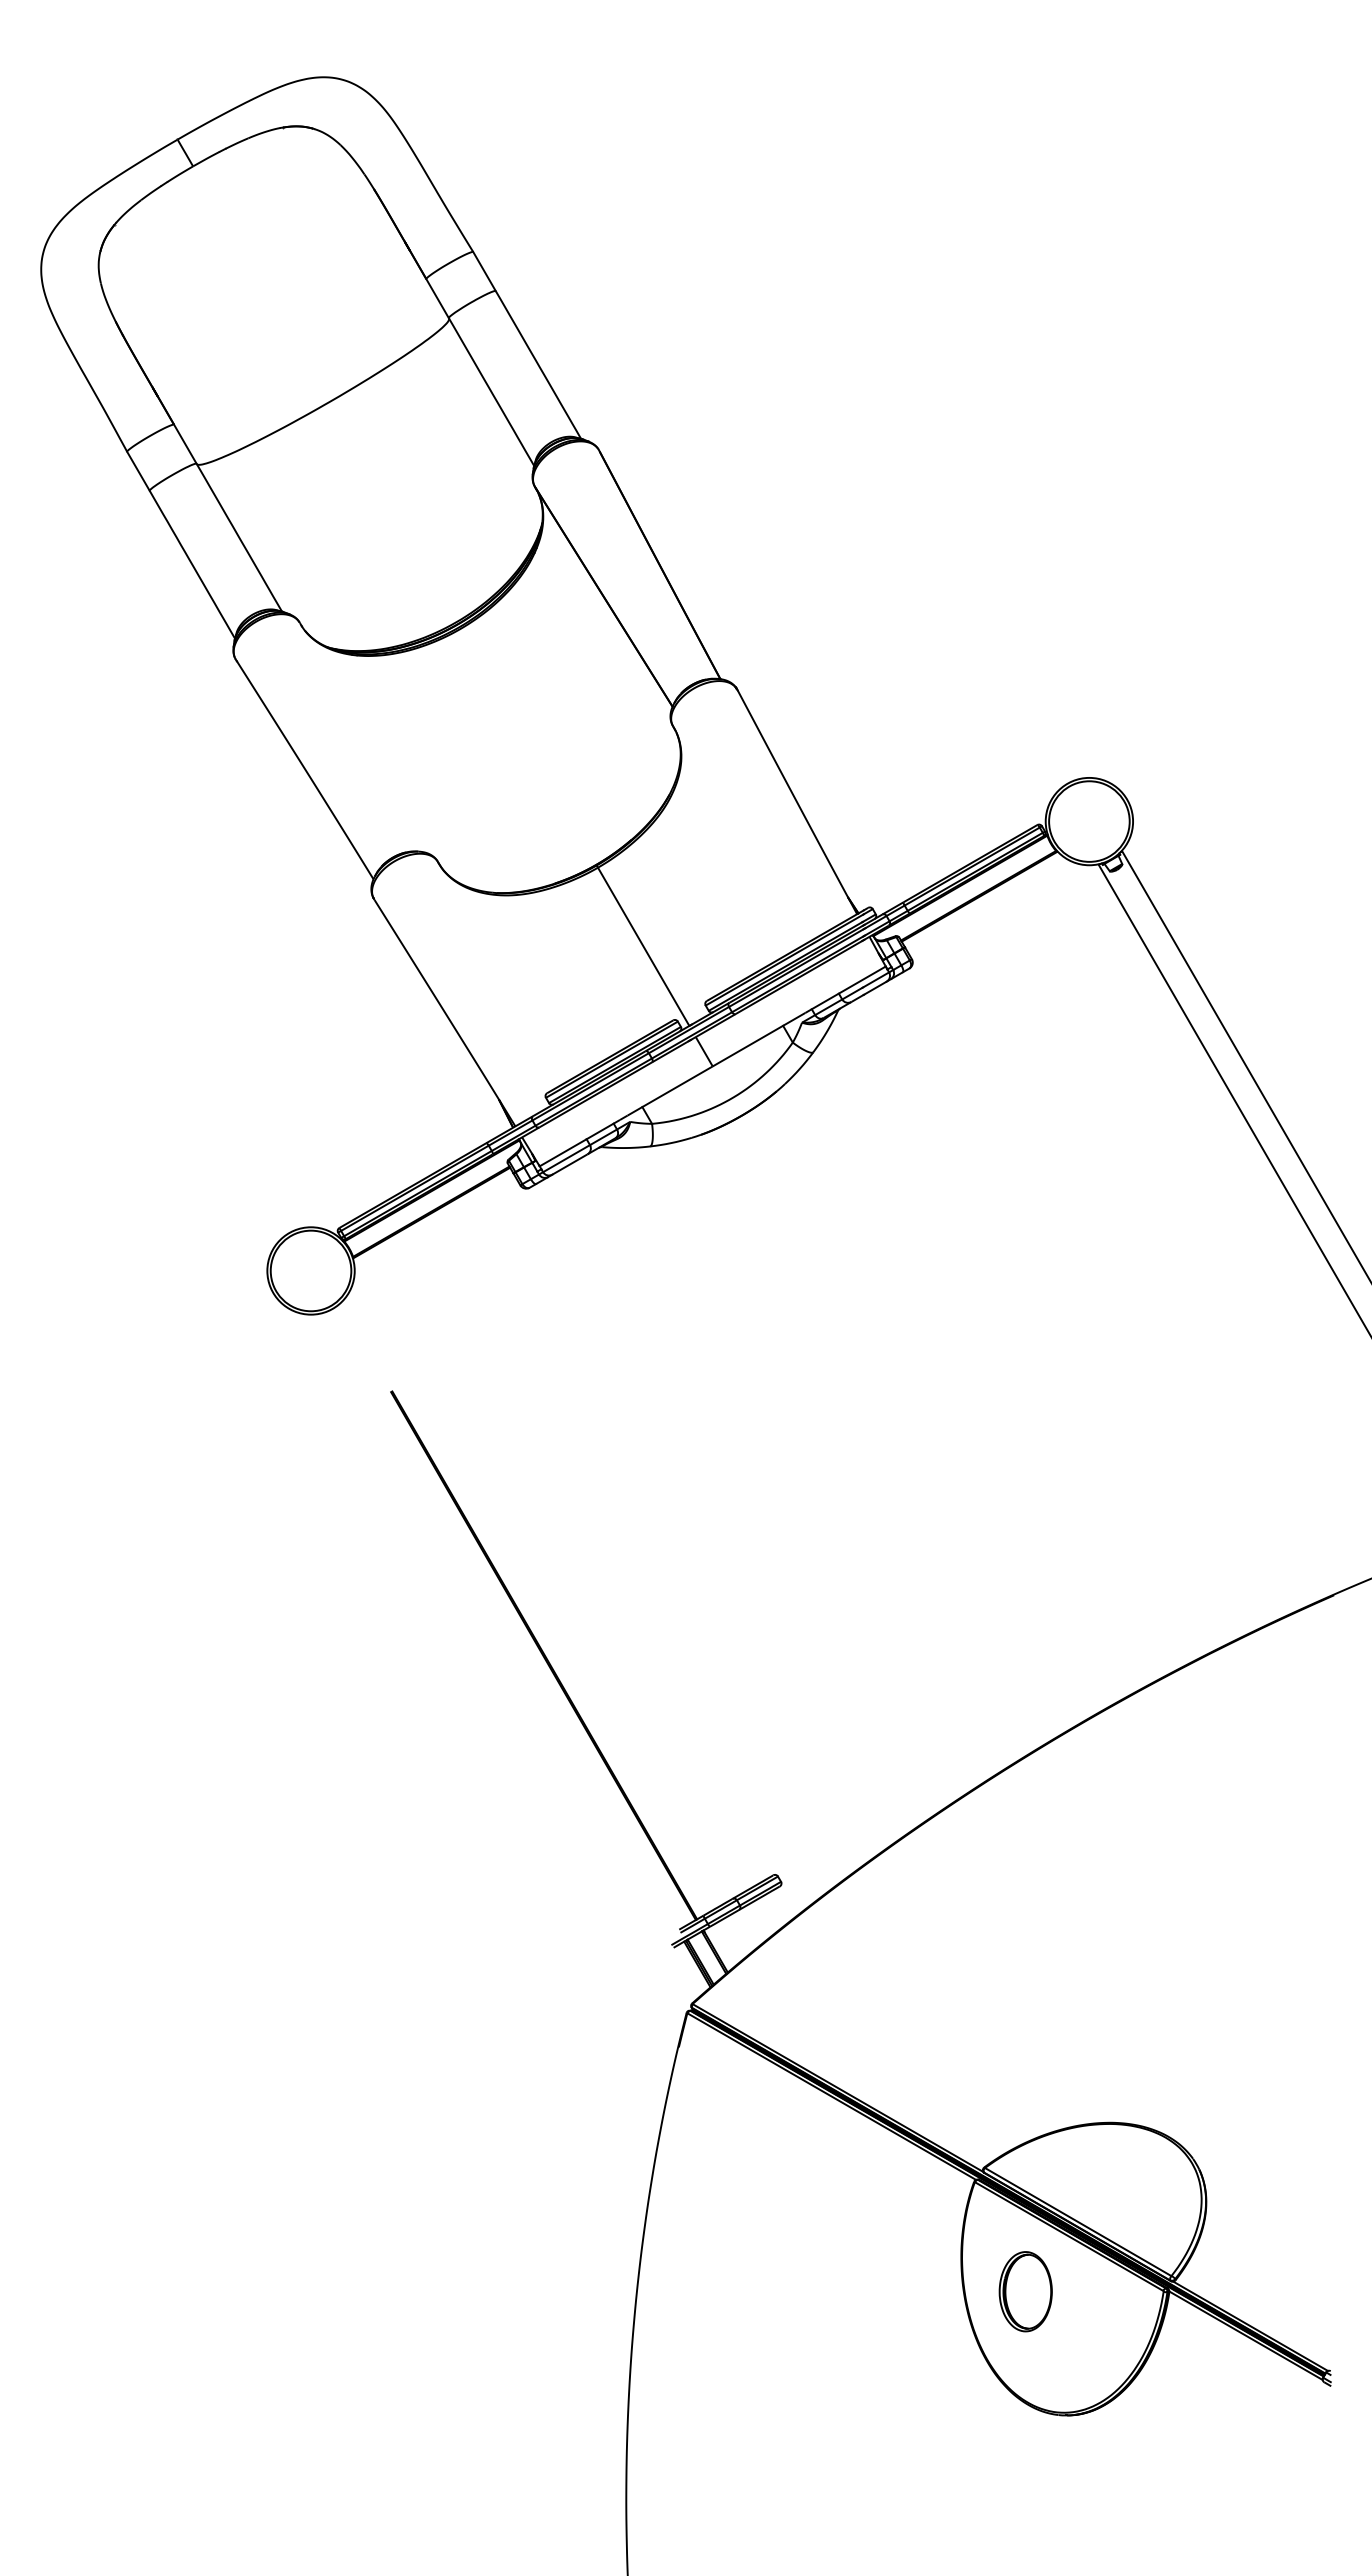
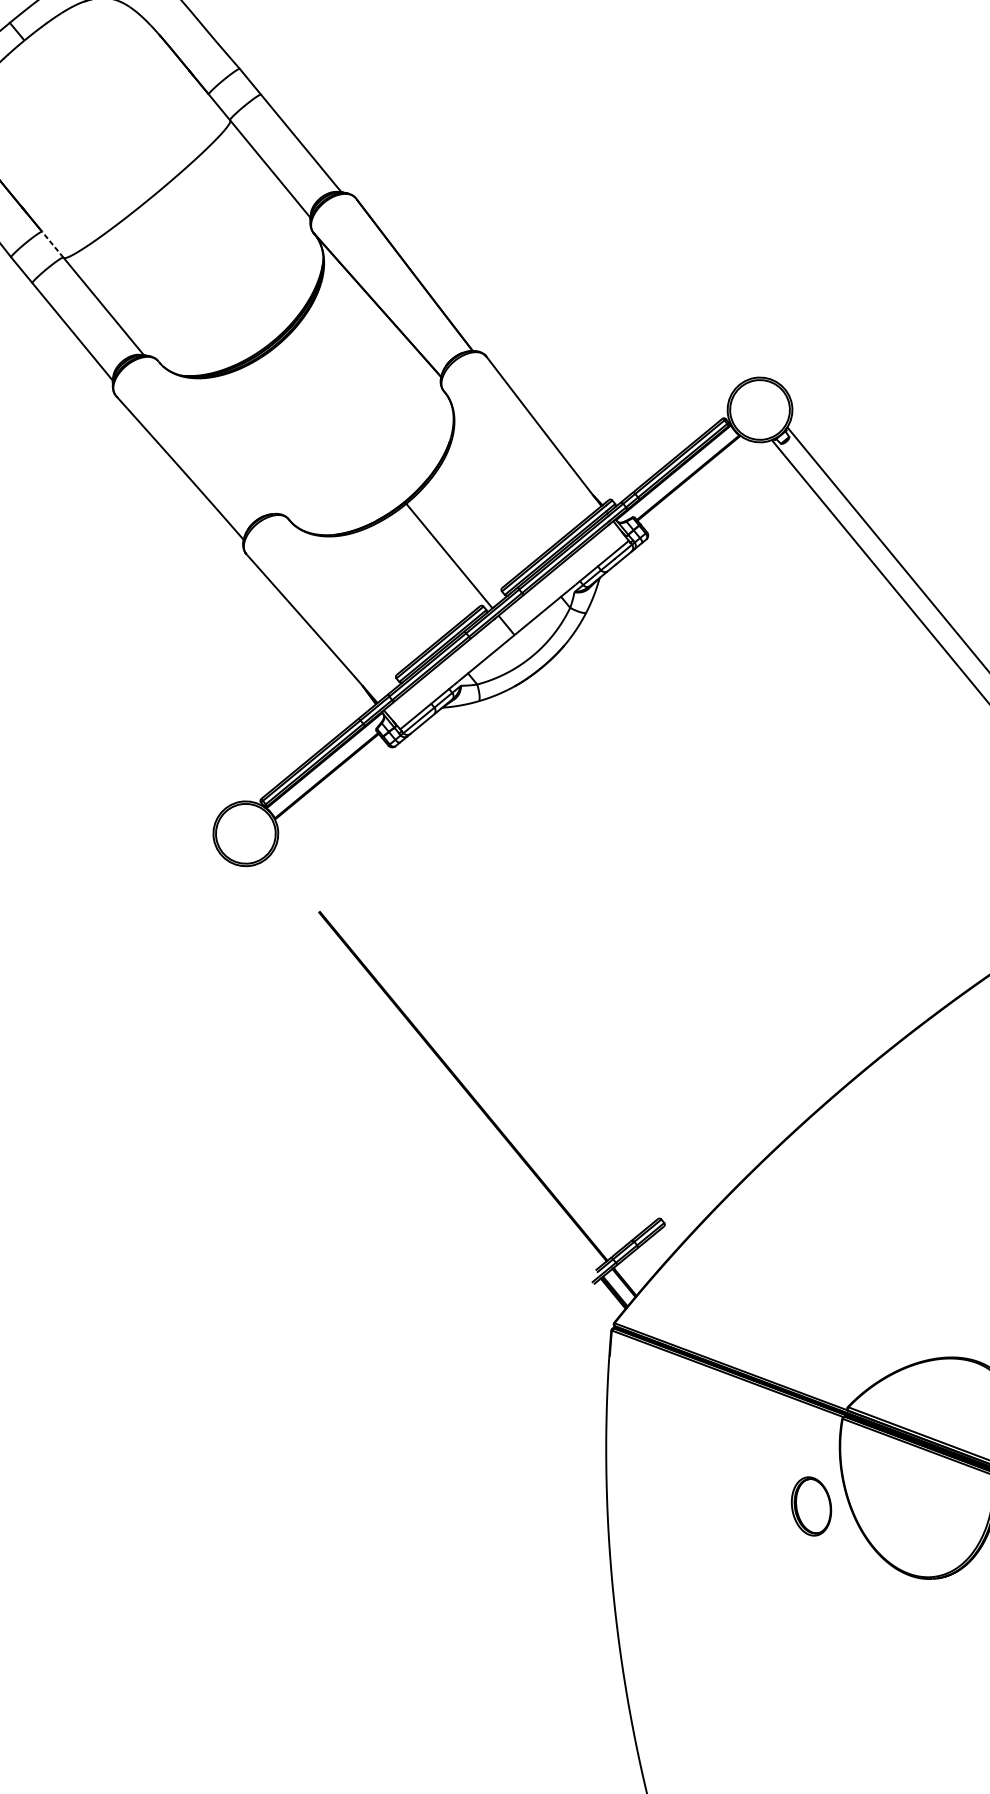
line: (185, 444) -> (52, 244), solid -> dashed
part: (1025, 2291) -> (811, 1506), moved

